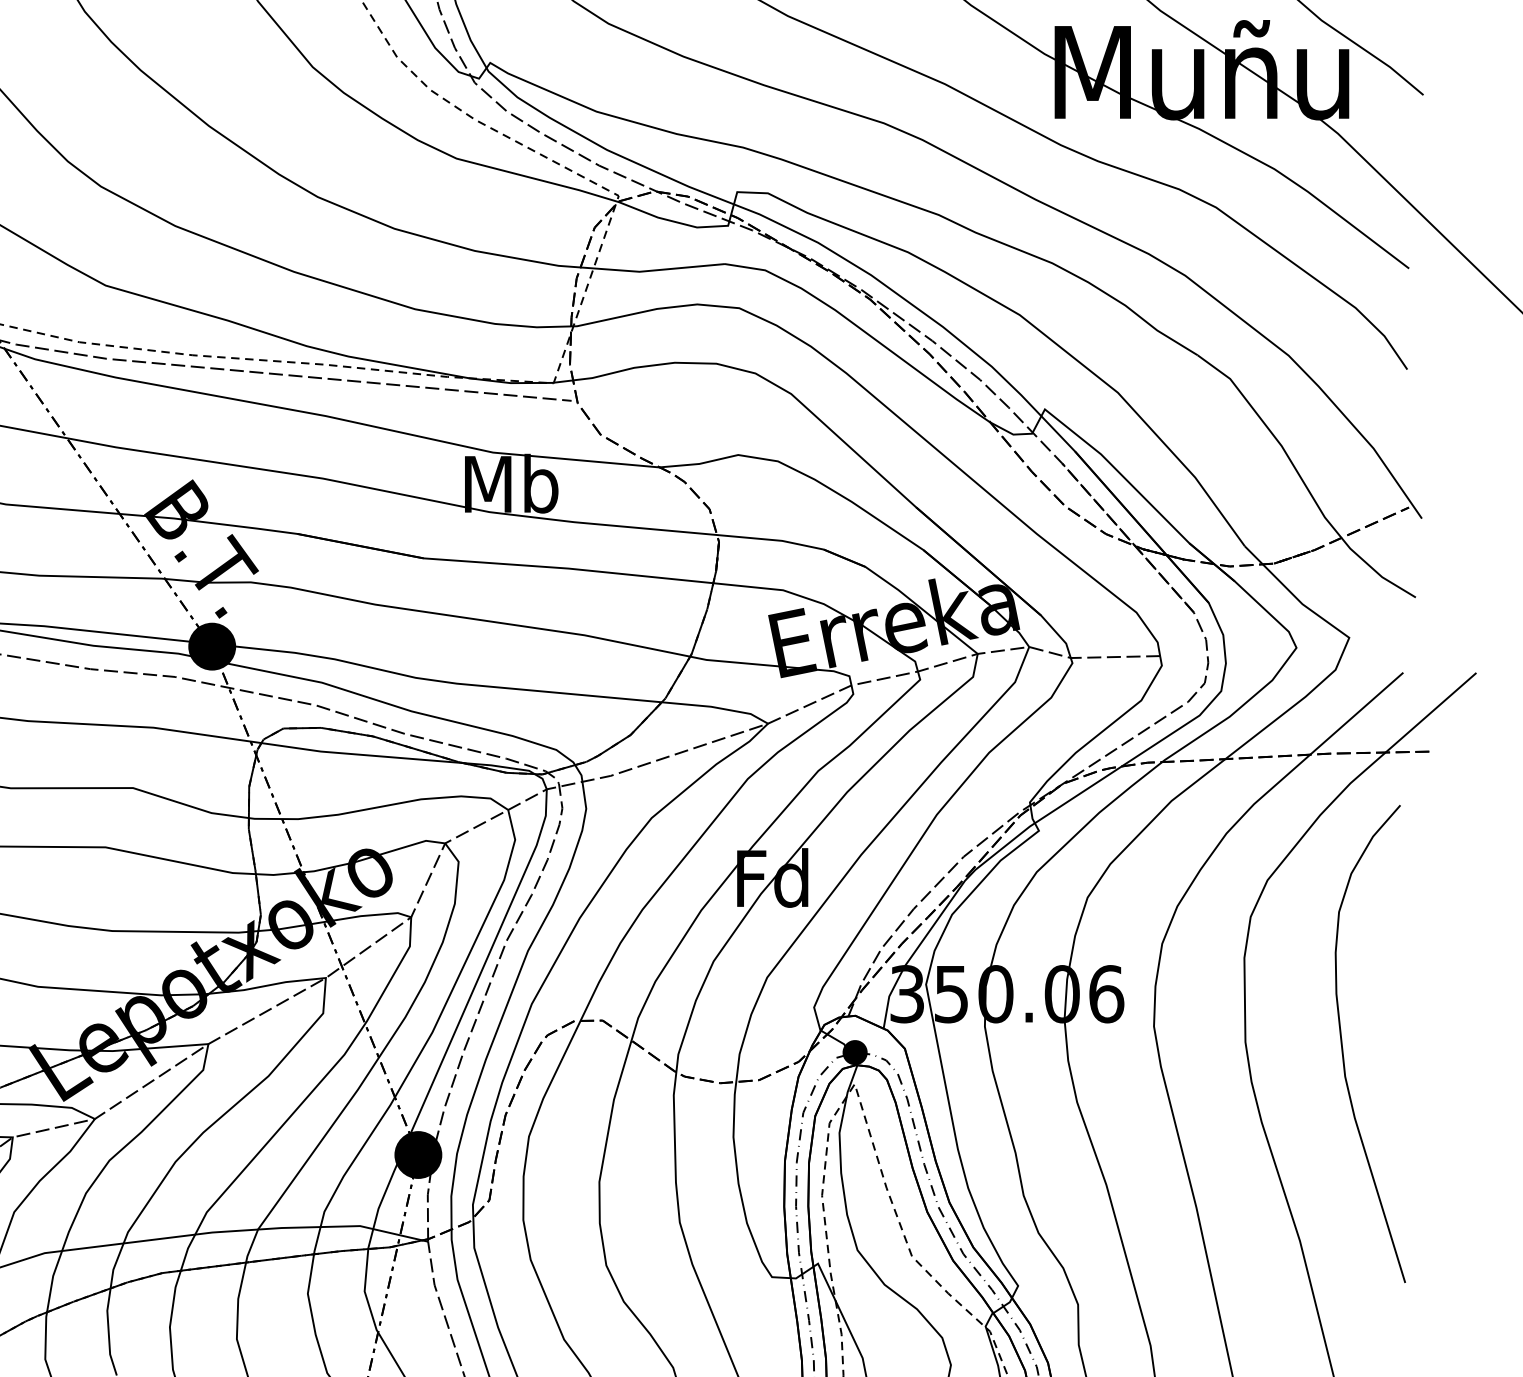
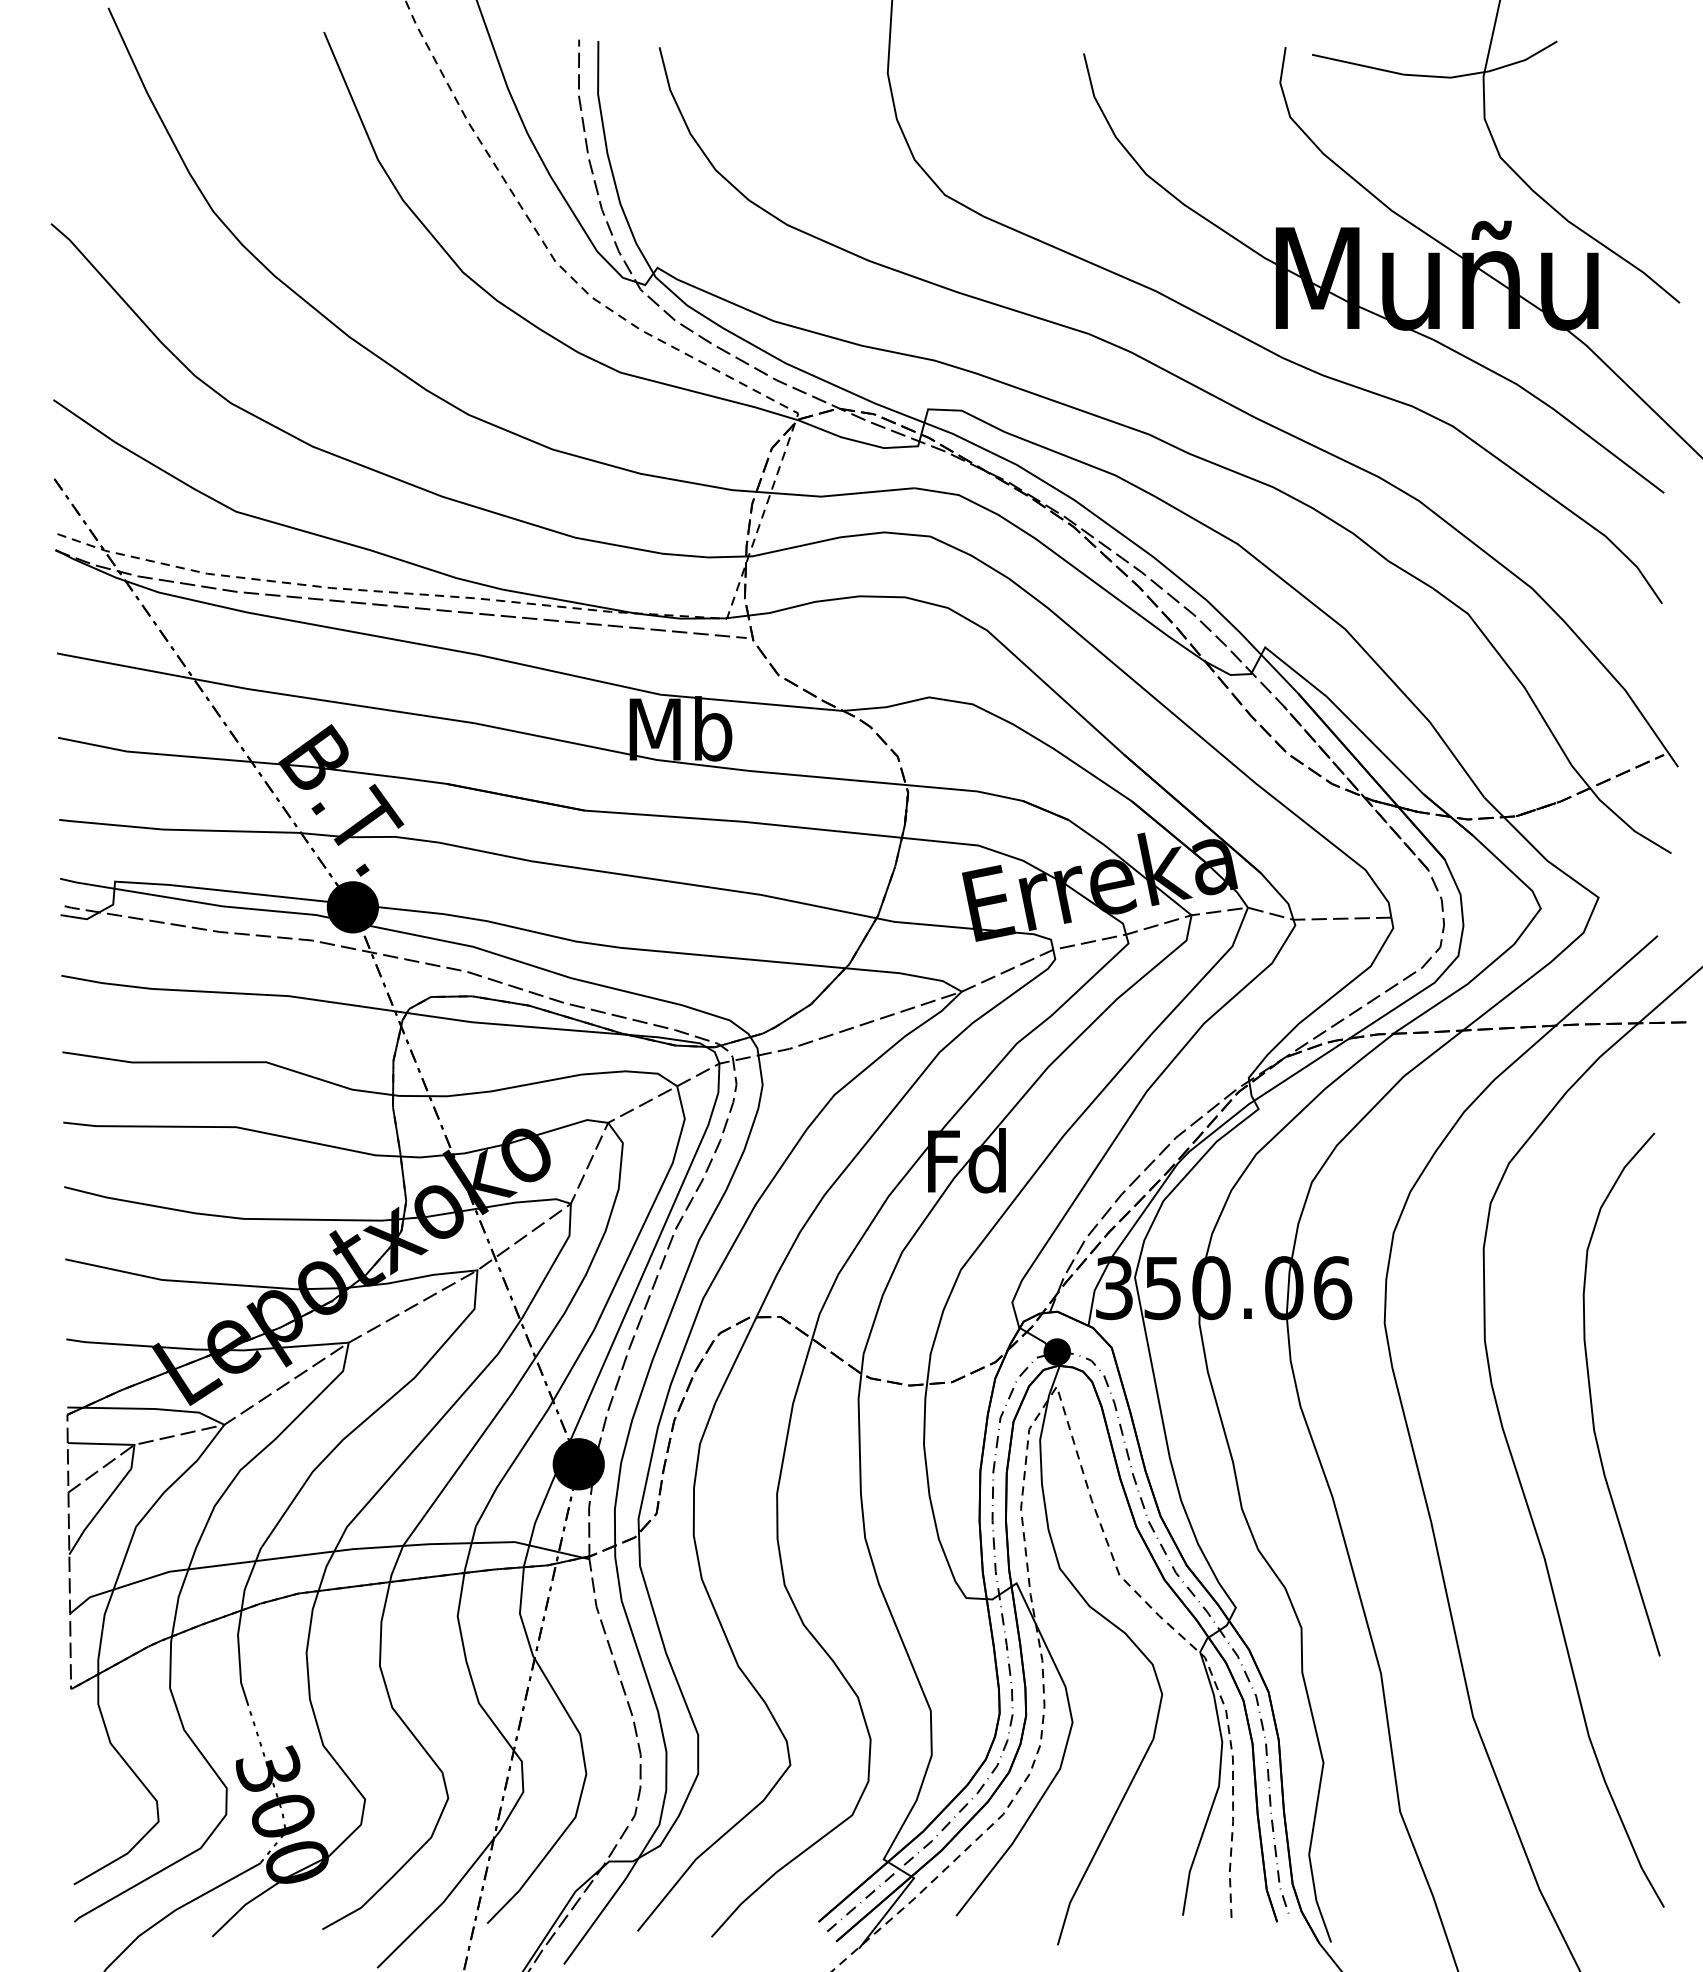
curve: (1342, 1043) -> (1591, 1394), moved

